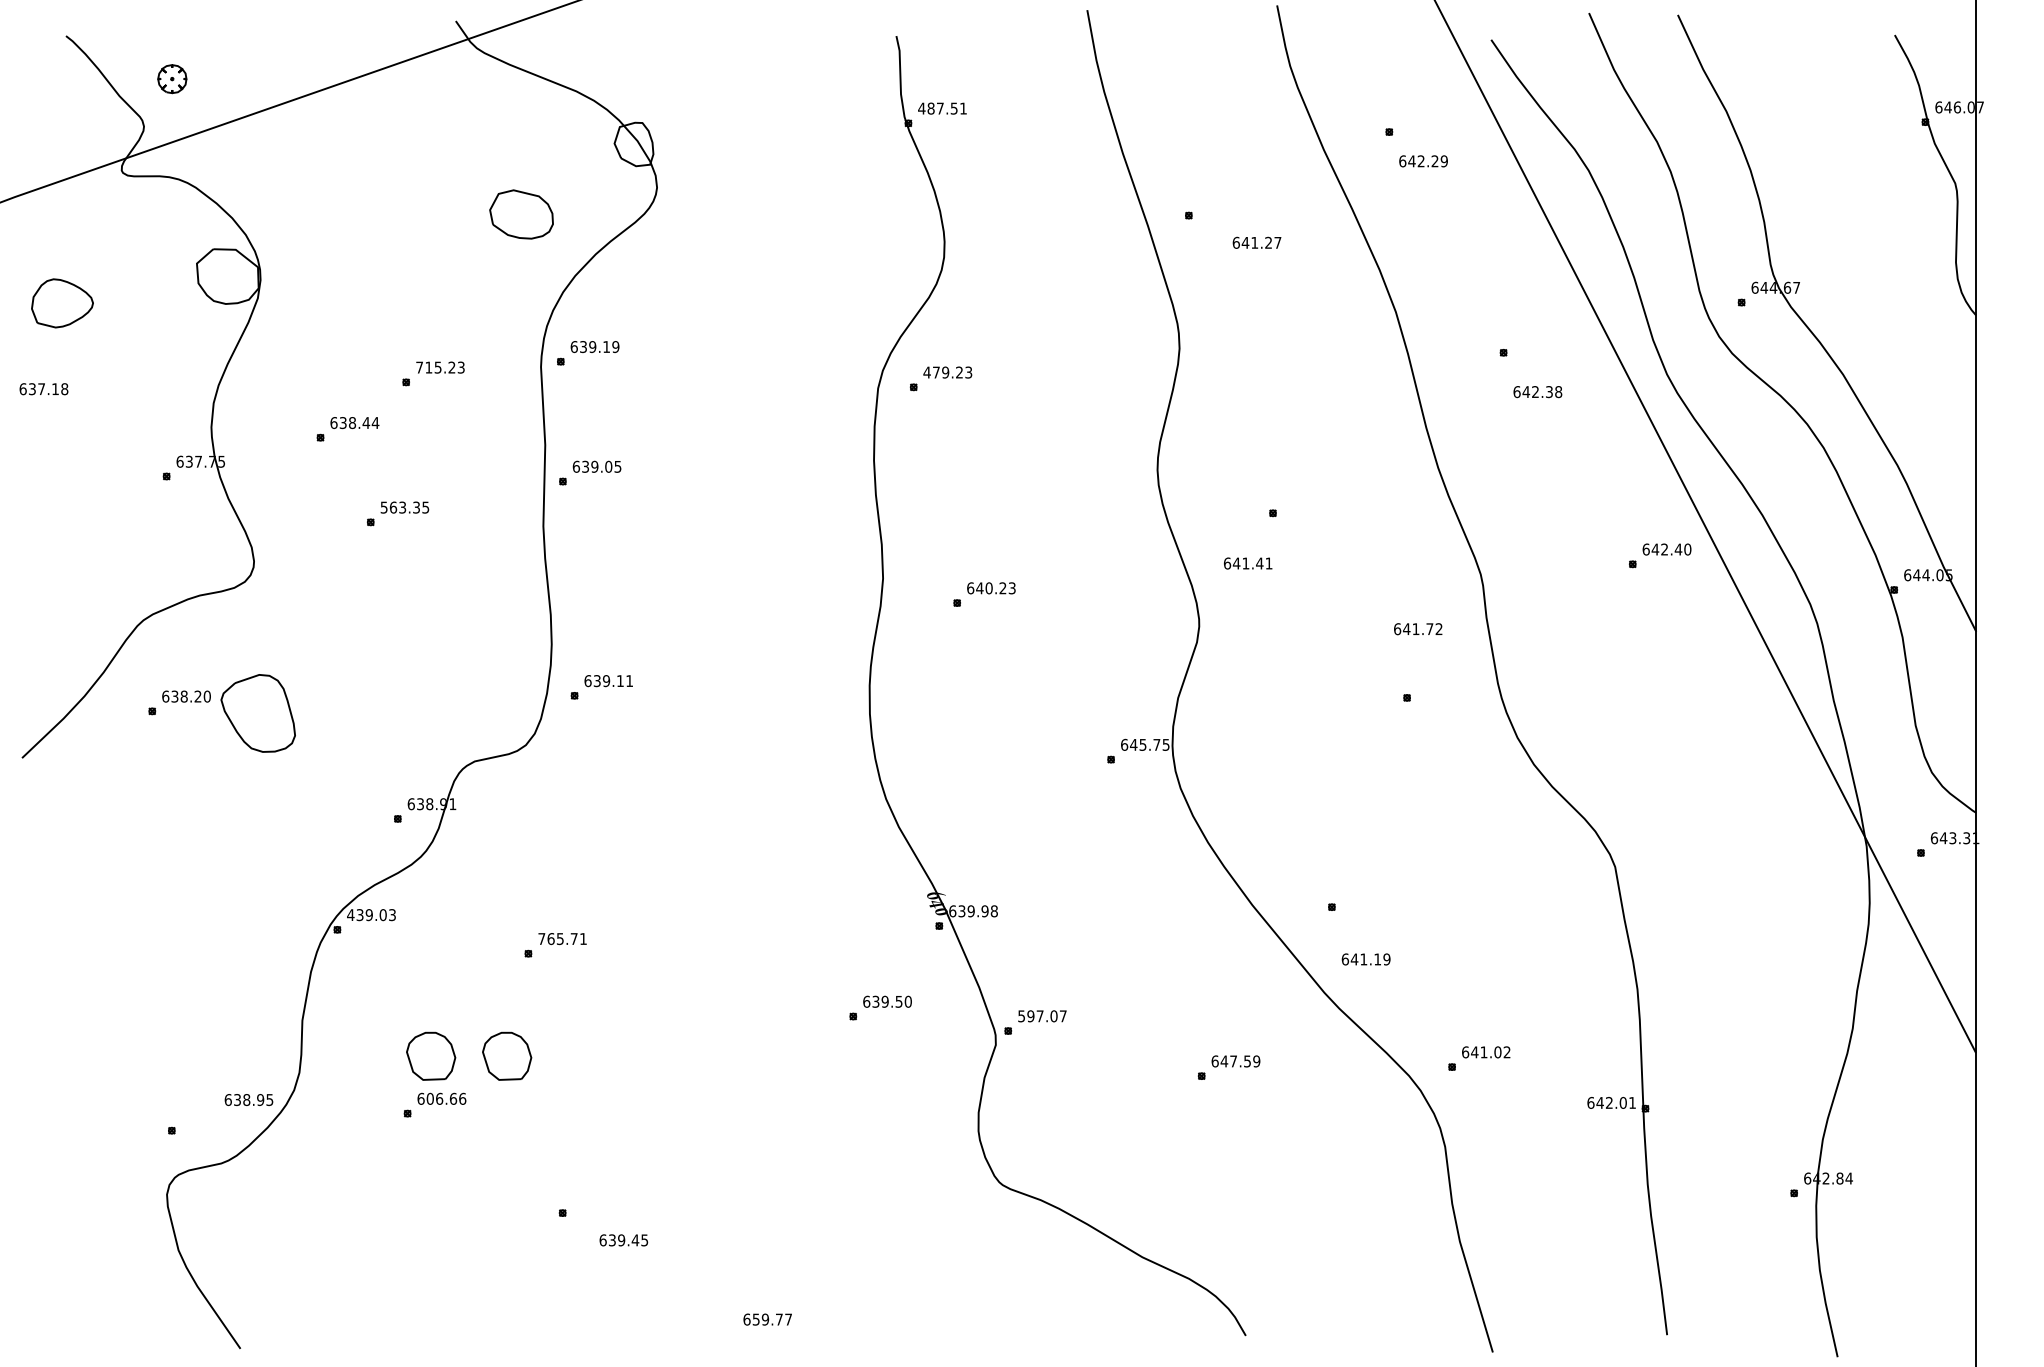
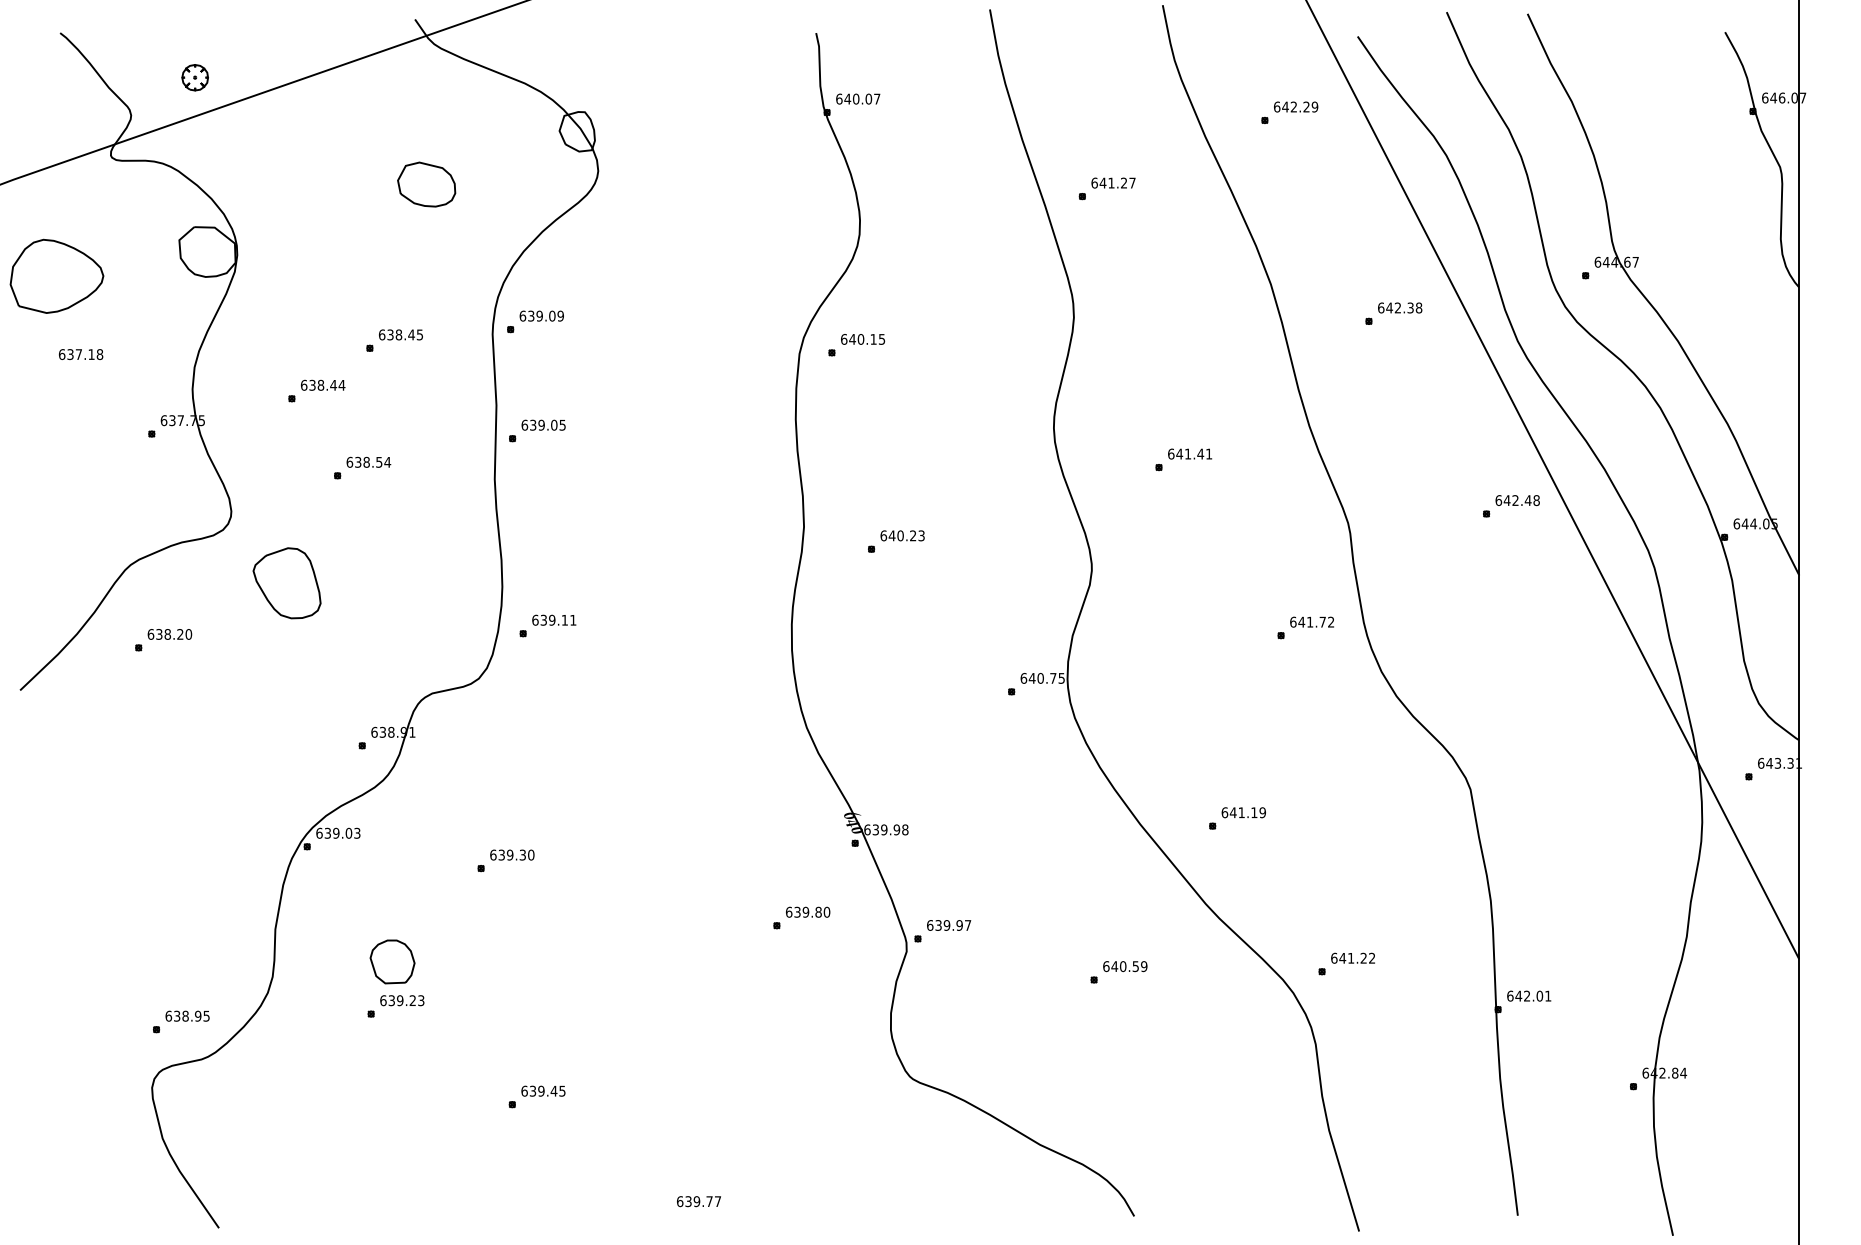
part: (172, 79) -> (195, 78), moved
text: (942, 108) -> (858, 99), 487.51 -> 640.07
text: (1423, 161) -> (1296, 107), moved
part: (521, 214) -> (426, 184), moved
text: (1256, 242) -> (1113, 182), moved
part: (62, 303) -> (56, 276), size x1.67
text: (606, 347) -> (552, 316), 639.19 -> 639.09
text: (440, 367) -> (401, 334), 715.23 -> 638.45
text: (947, 372) -> (862, 339), 479.23 -> 640.15
text: (43, 389) -> (80, 354), moved
text: (1537, 392) -> (1399, 308), moved
text: (404, 507) -> (368, 462), 563.35 -> 638.54
text: (1687, 549) -> (1536, 500), 642.40 -> 642.48
text: (1248, 563) -> (1190, 454), moved
text: (1418, 629) -> (1312, 622), moved
part: (257, 713) -> (286, 583), moved
text: (1142, 744) -> (1040, 678), 645.75 -> 640.75
text: (350, 915) -> (319, 833), 439.03 -> 639.03
text: (562, 939) -> (512, 855), 765.71 -> 639.30
text: (1365, 959) -> (1243, 812), moved
text: (898, 1001) -> (818, 912), 639.50 -> 639.80
text: (1037, 1016) -> (944, 925), 597.07 -> 639.97
text: (1497, 1052) -> (1363, 958), 641.02 -> 641.22
part: (507, 1055) -> (462, 961), removed
text: (1233, 1061) -> (1123, 966), 647.59 -> 640.59
text: (446, 1098) -> (406, 1000), 606.66 -> 639.23
text: (248, 1099) -> (187, 1015), moved
text: (1611, 1102) -> (1529, 995), moved
text: (623, 1240) -> (543, 1091), moved
text: (756, 1318) -> (688, 1200), 659.77 -> 639.77

